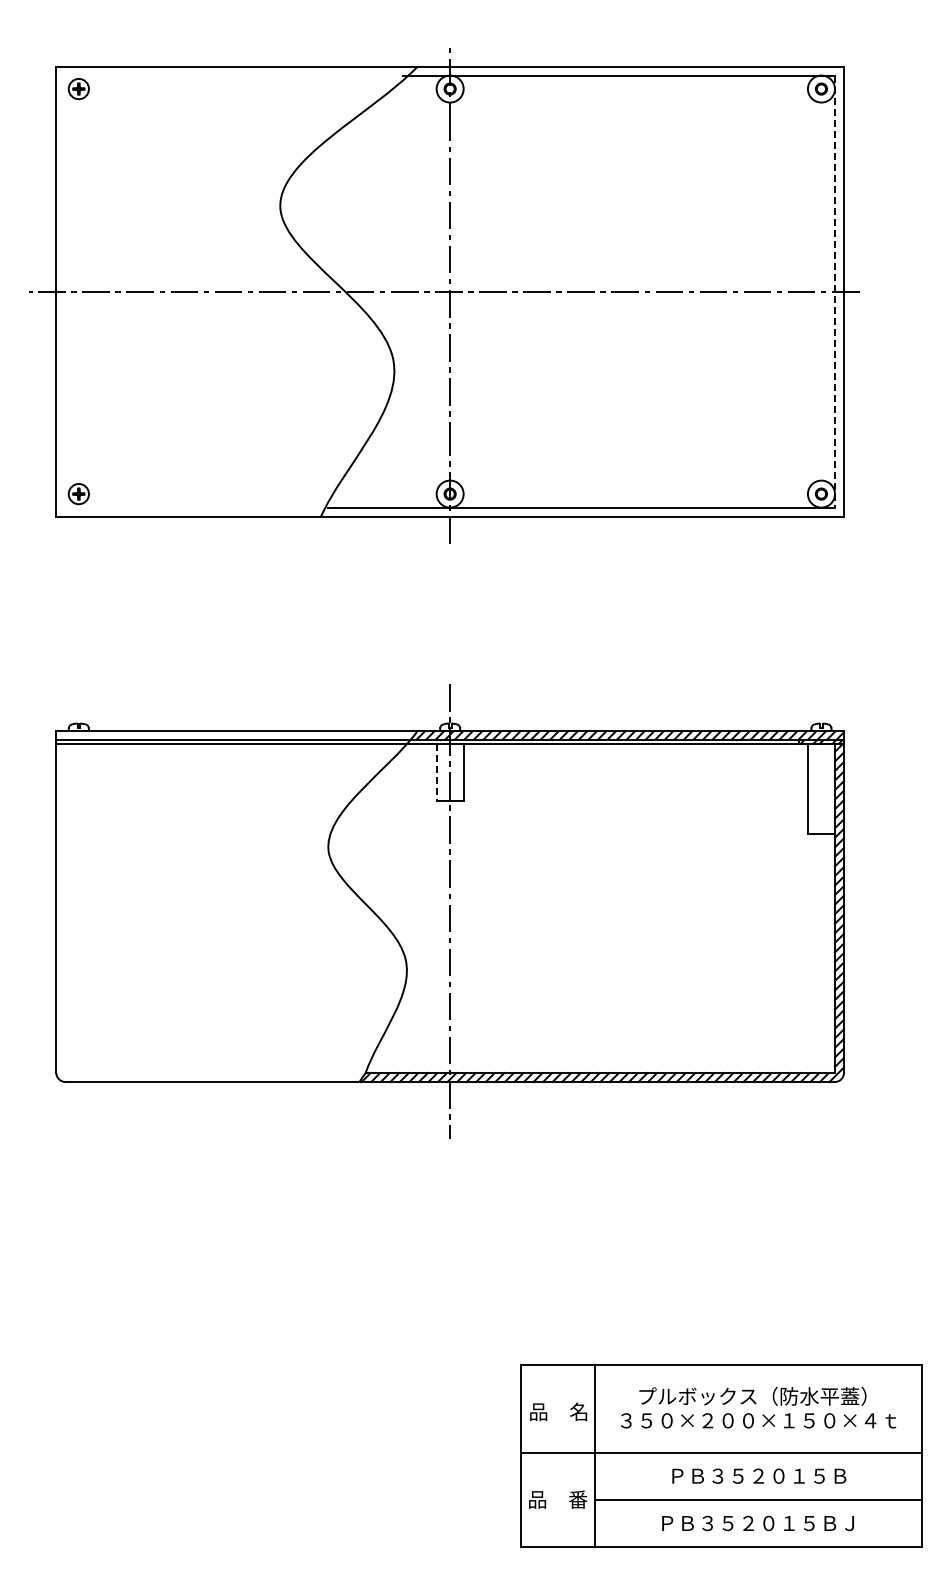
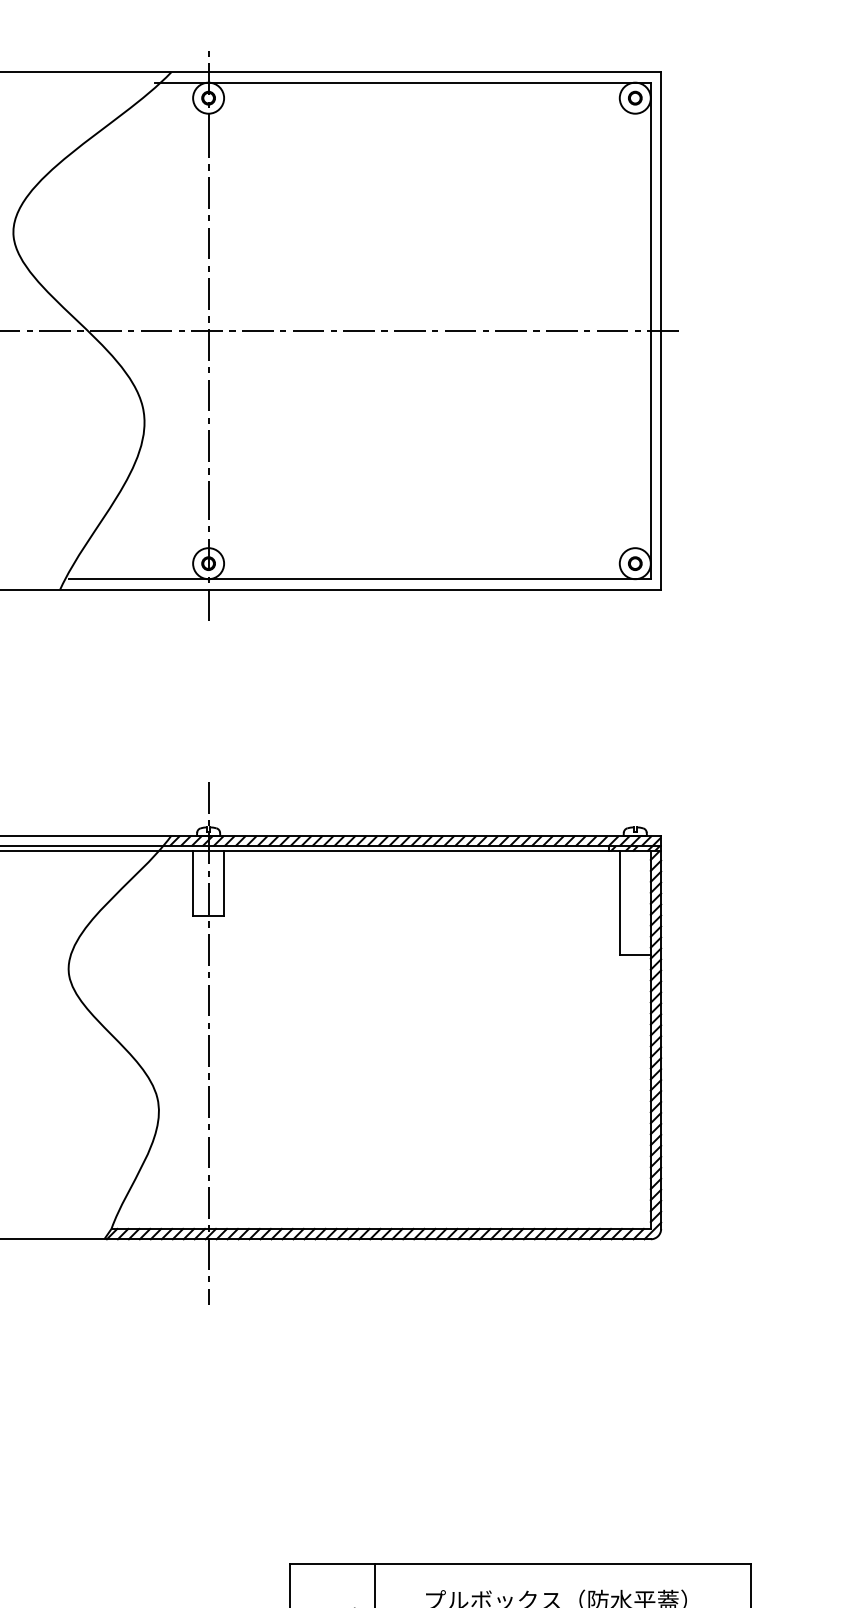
line: (834, 292) -> (650, 331), dashed -> solid
line: (436, 773) -> (192, 884), dashed -> solid

